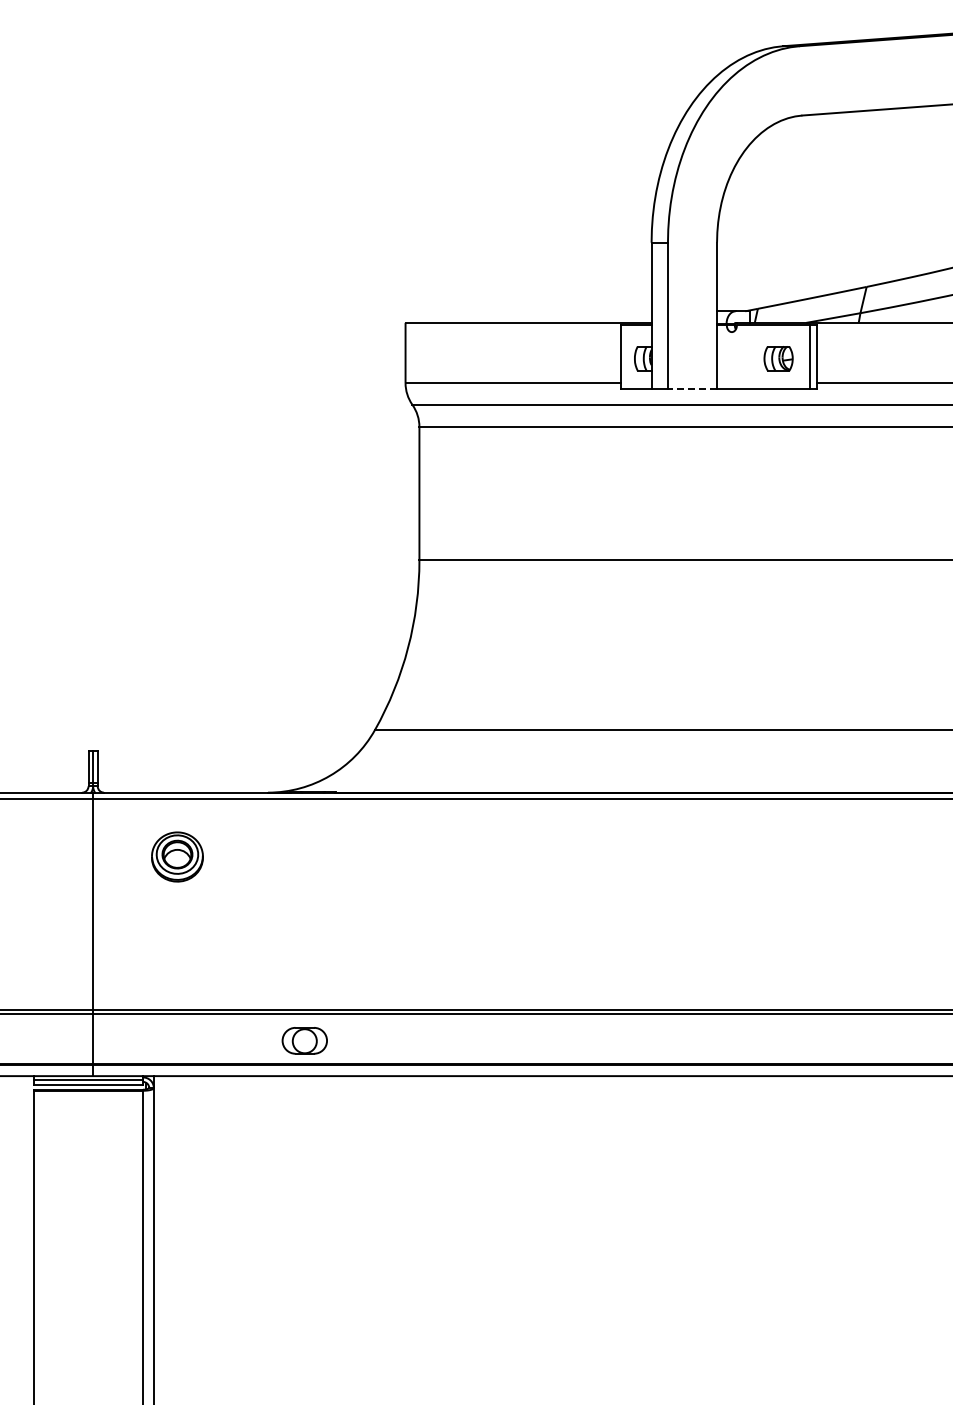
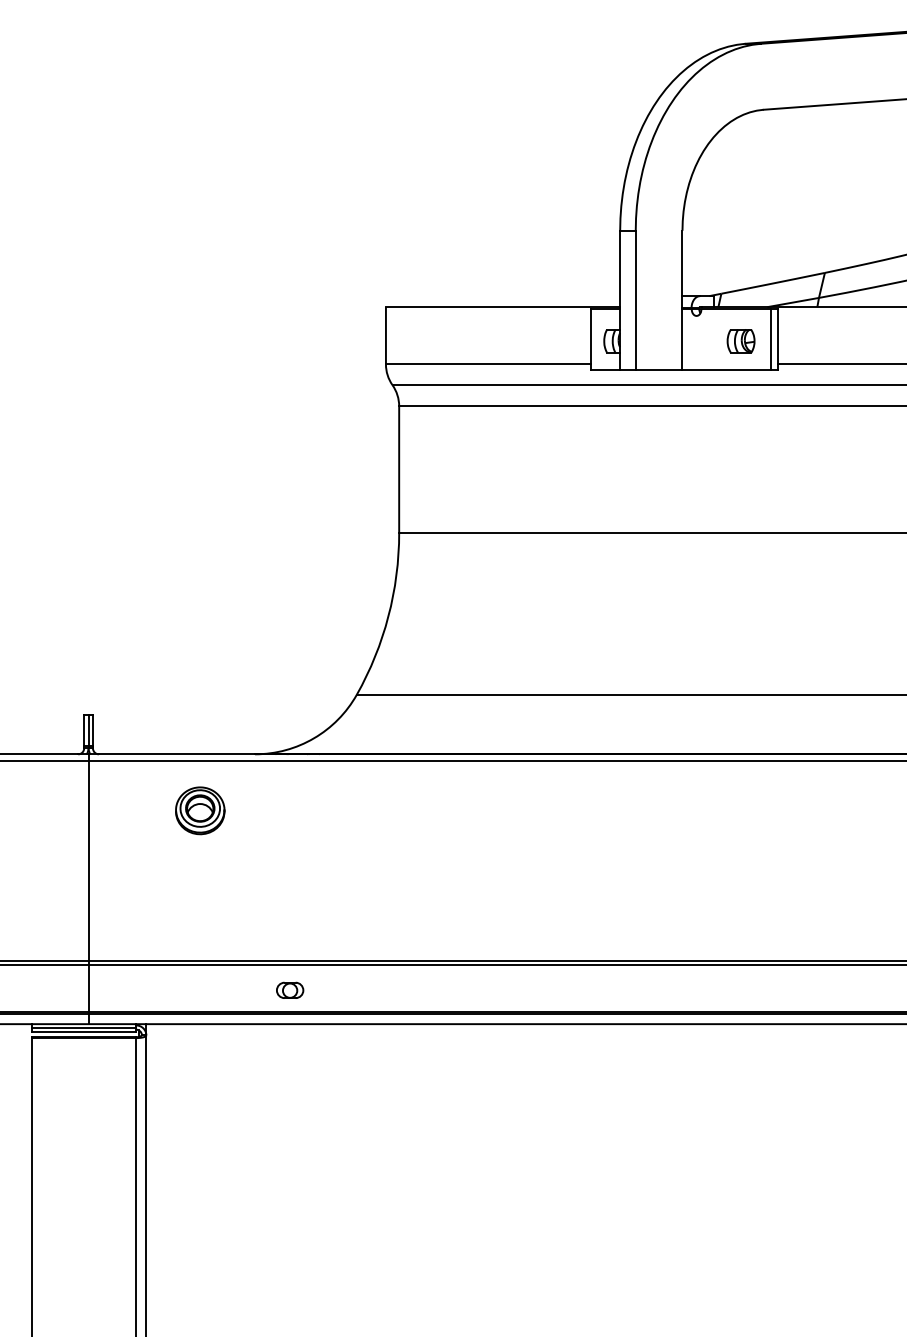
line: (692, 388) -> (659, 369), dashed -> solid
part: (177, 856) -> (200, 810), moved
part: (304, 1040) -> (289, 990), size x0.62

